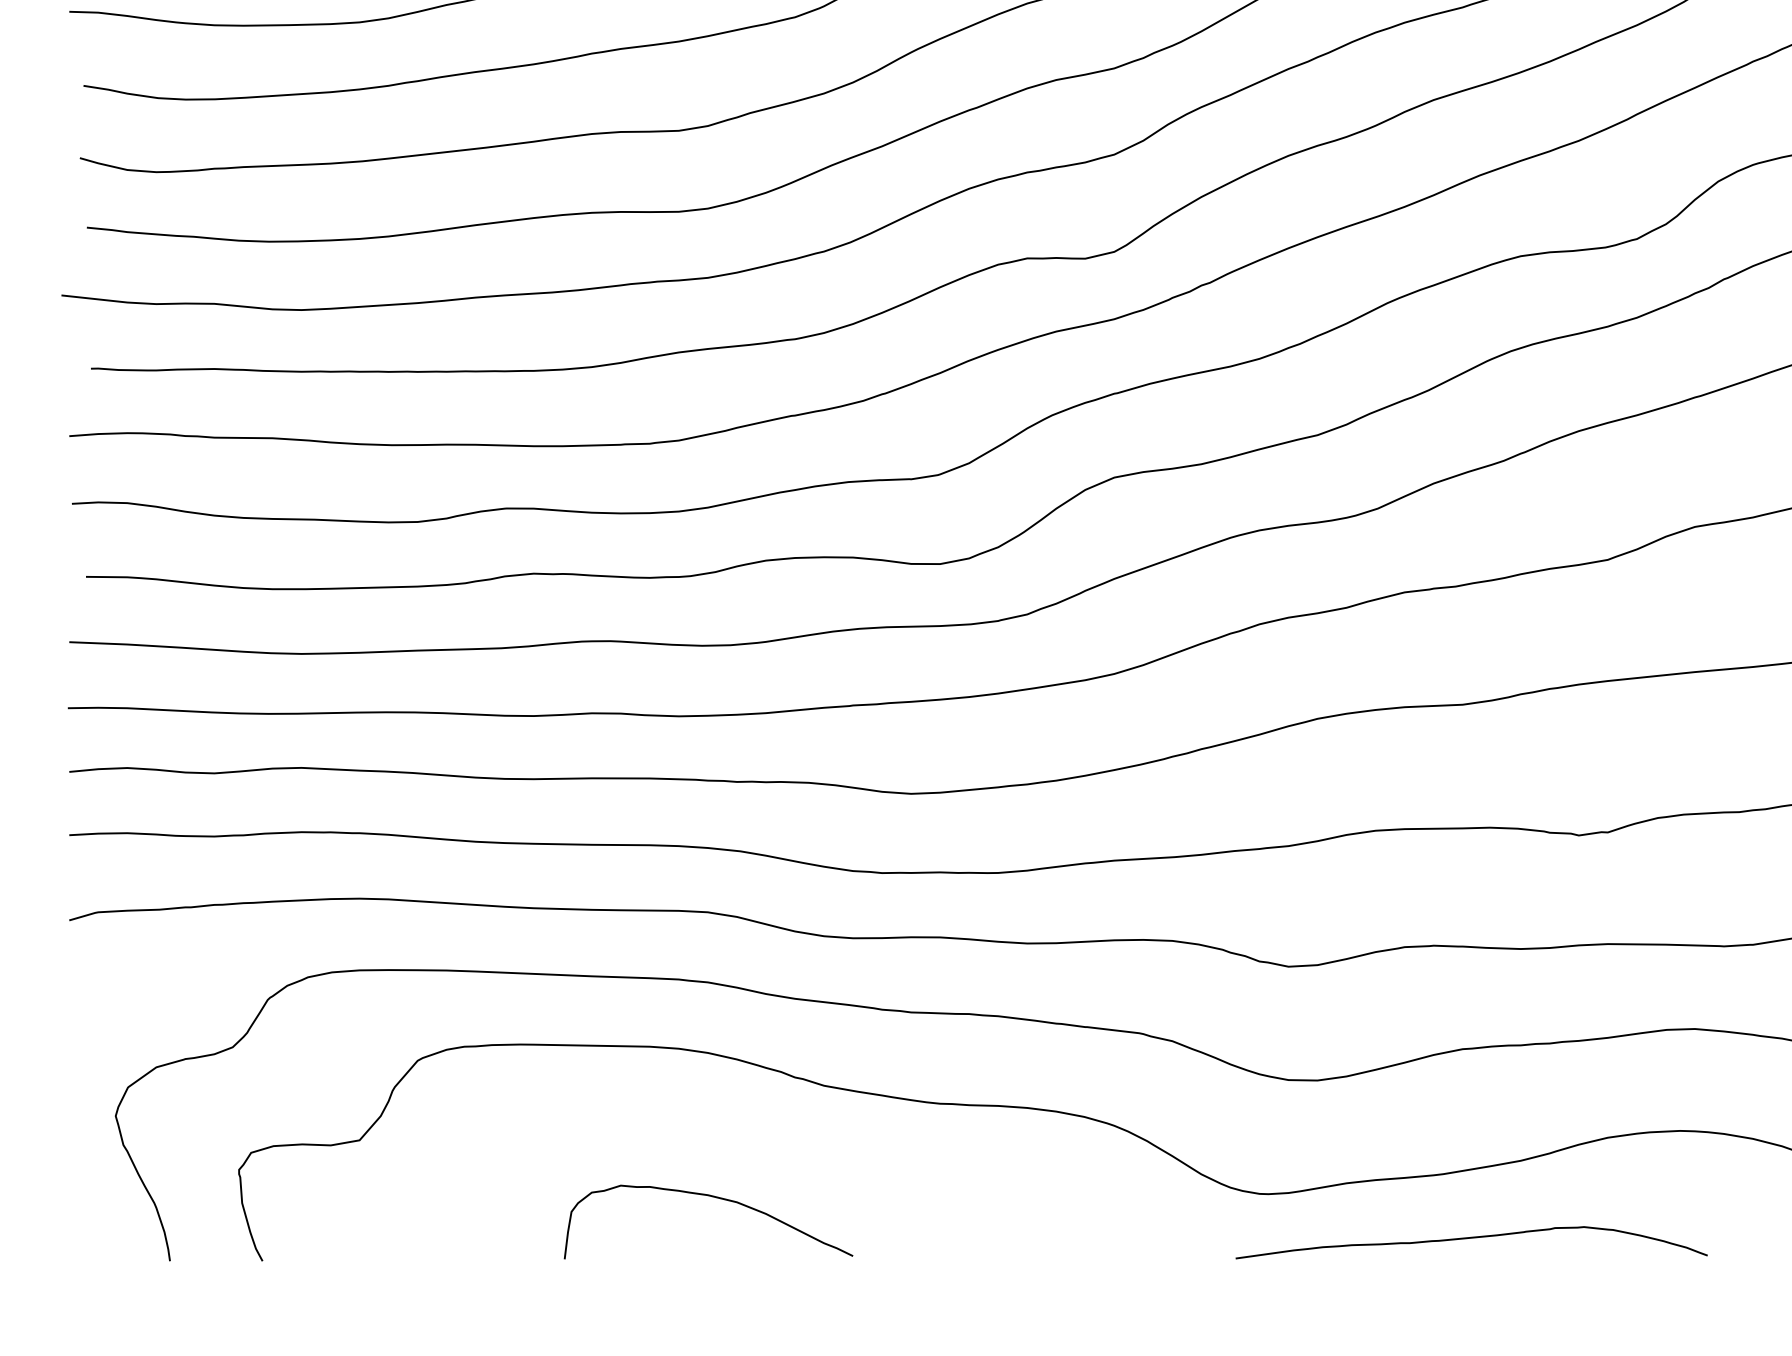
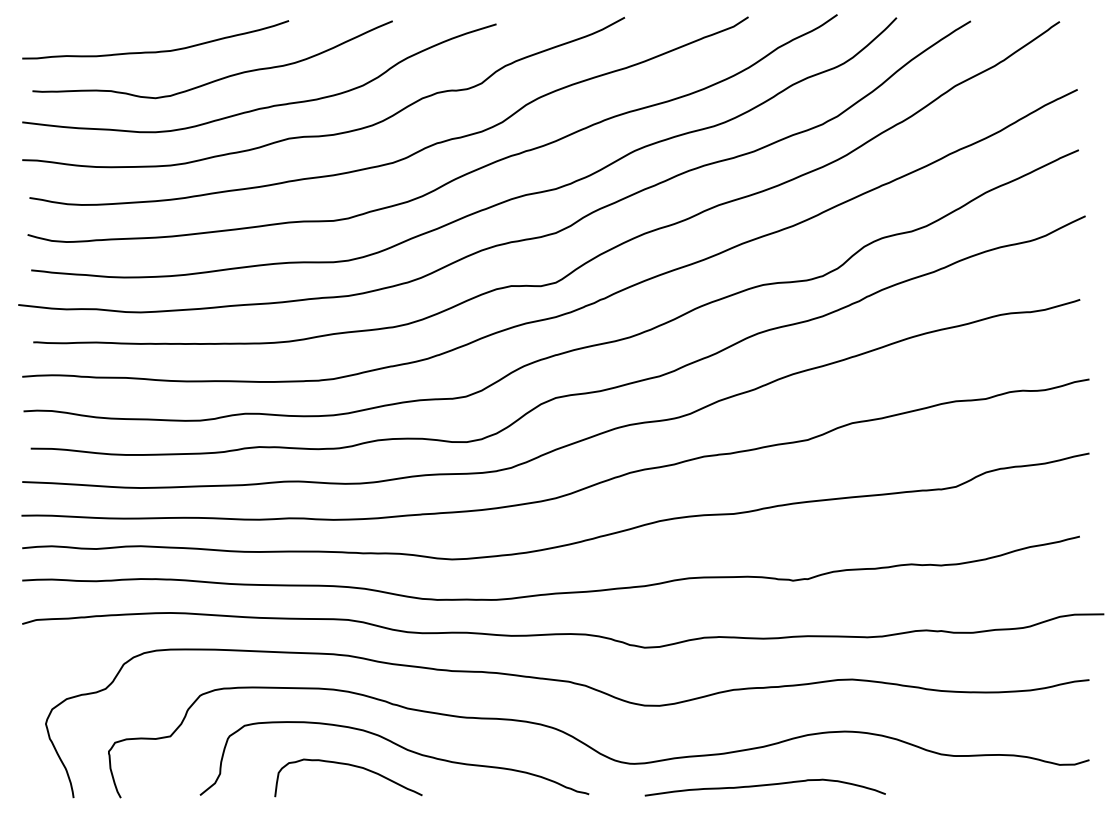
curve: (810, 1162) -> (400, 747), added
curve: (1470, 1240) -> (764, 786), moved

